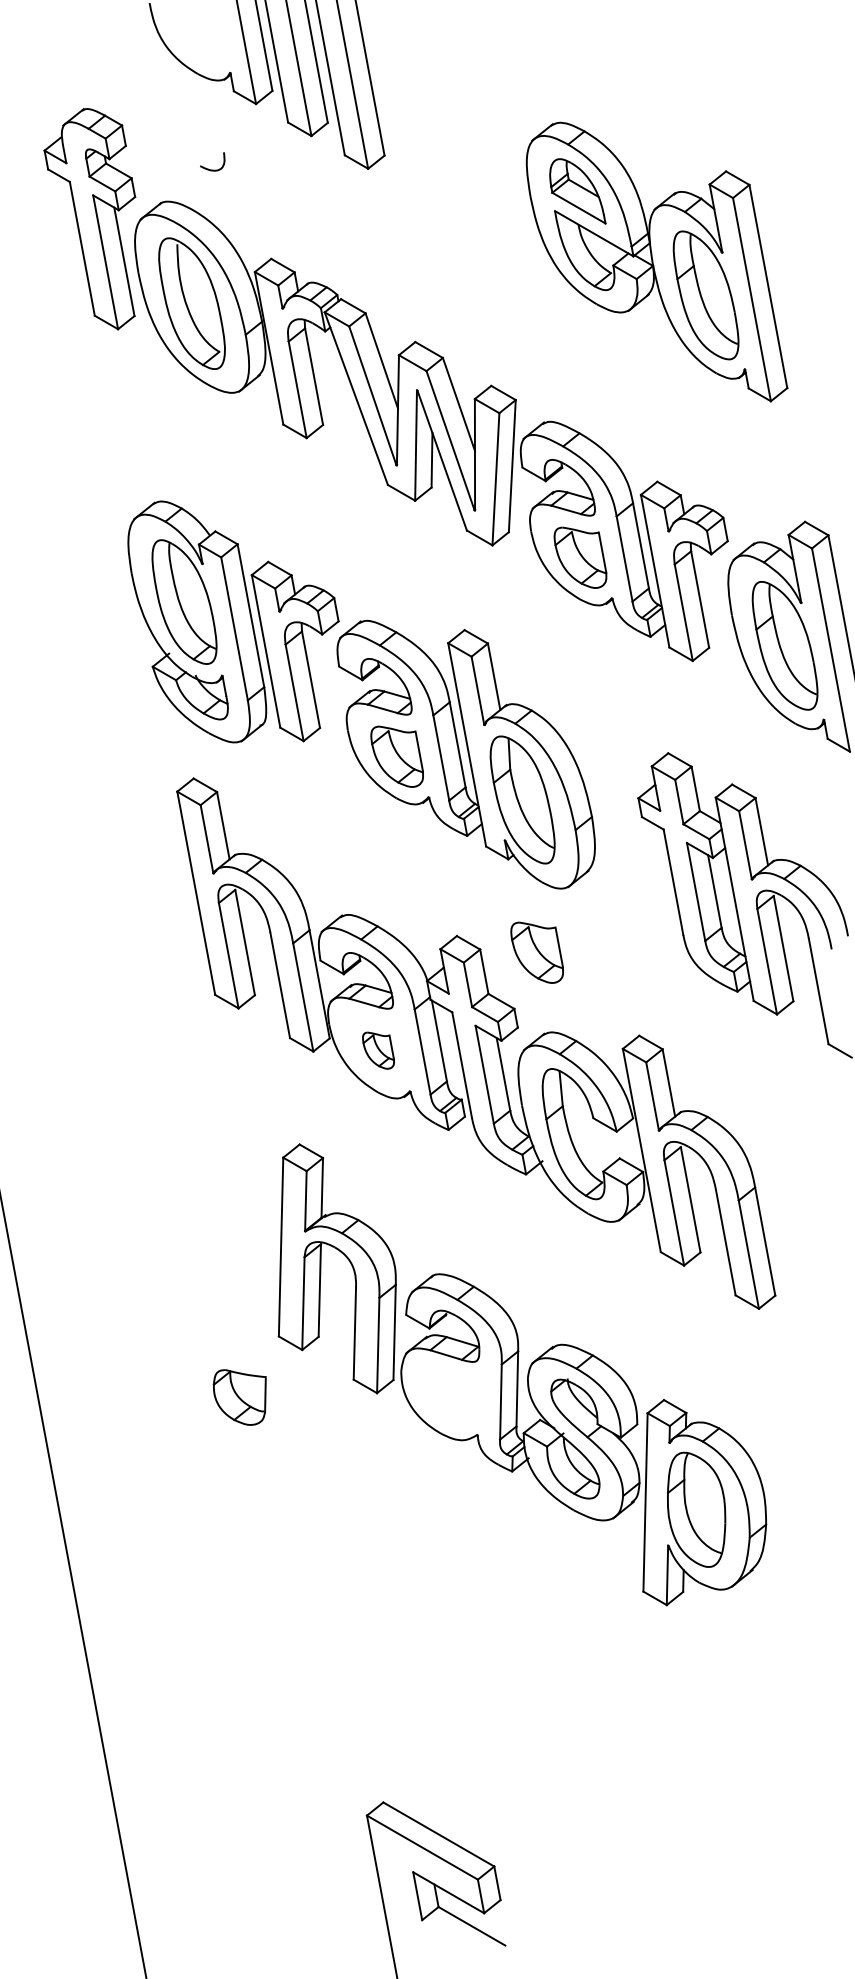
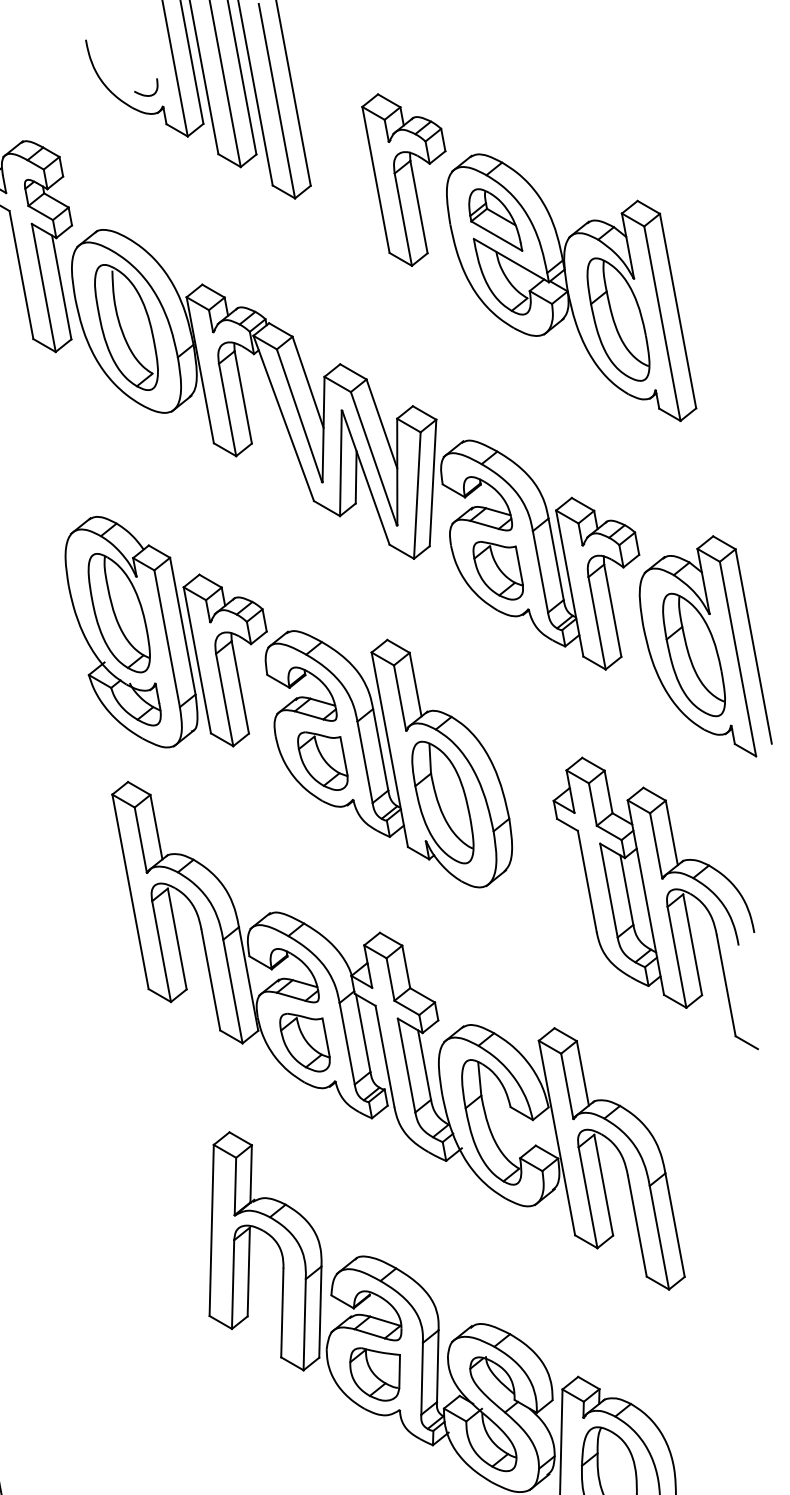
part: (481, 149) -> (403, 179), added
curve: (212, 169) -> (146, 94), moved
part: (536, 952) -> (456, 948), removed
part: (378, 1050) -> (304, 1042), size x1.67
part: (239, 1397) -> (374, 1374), moved

